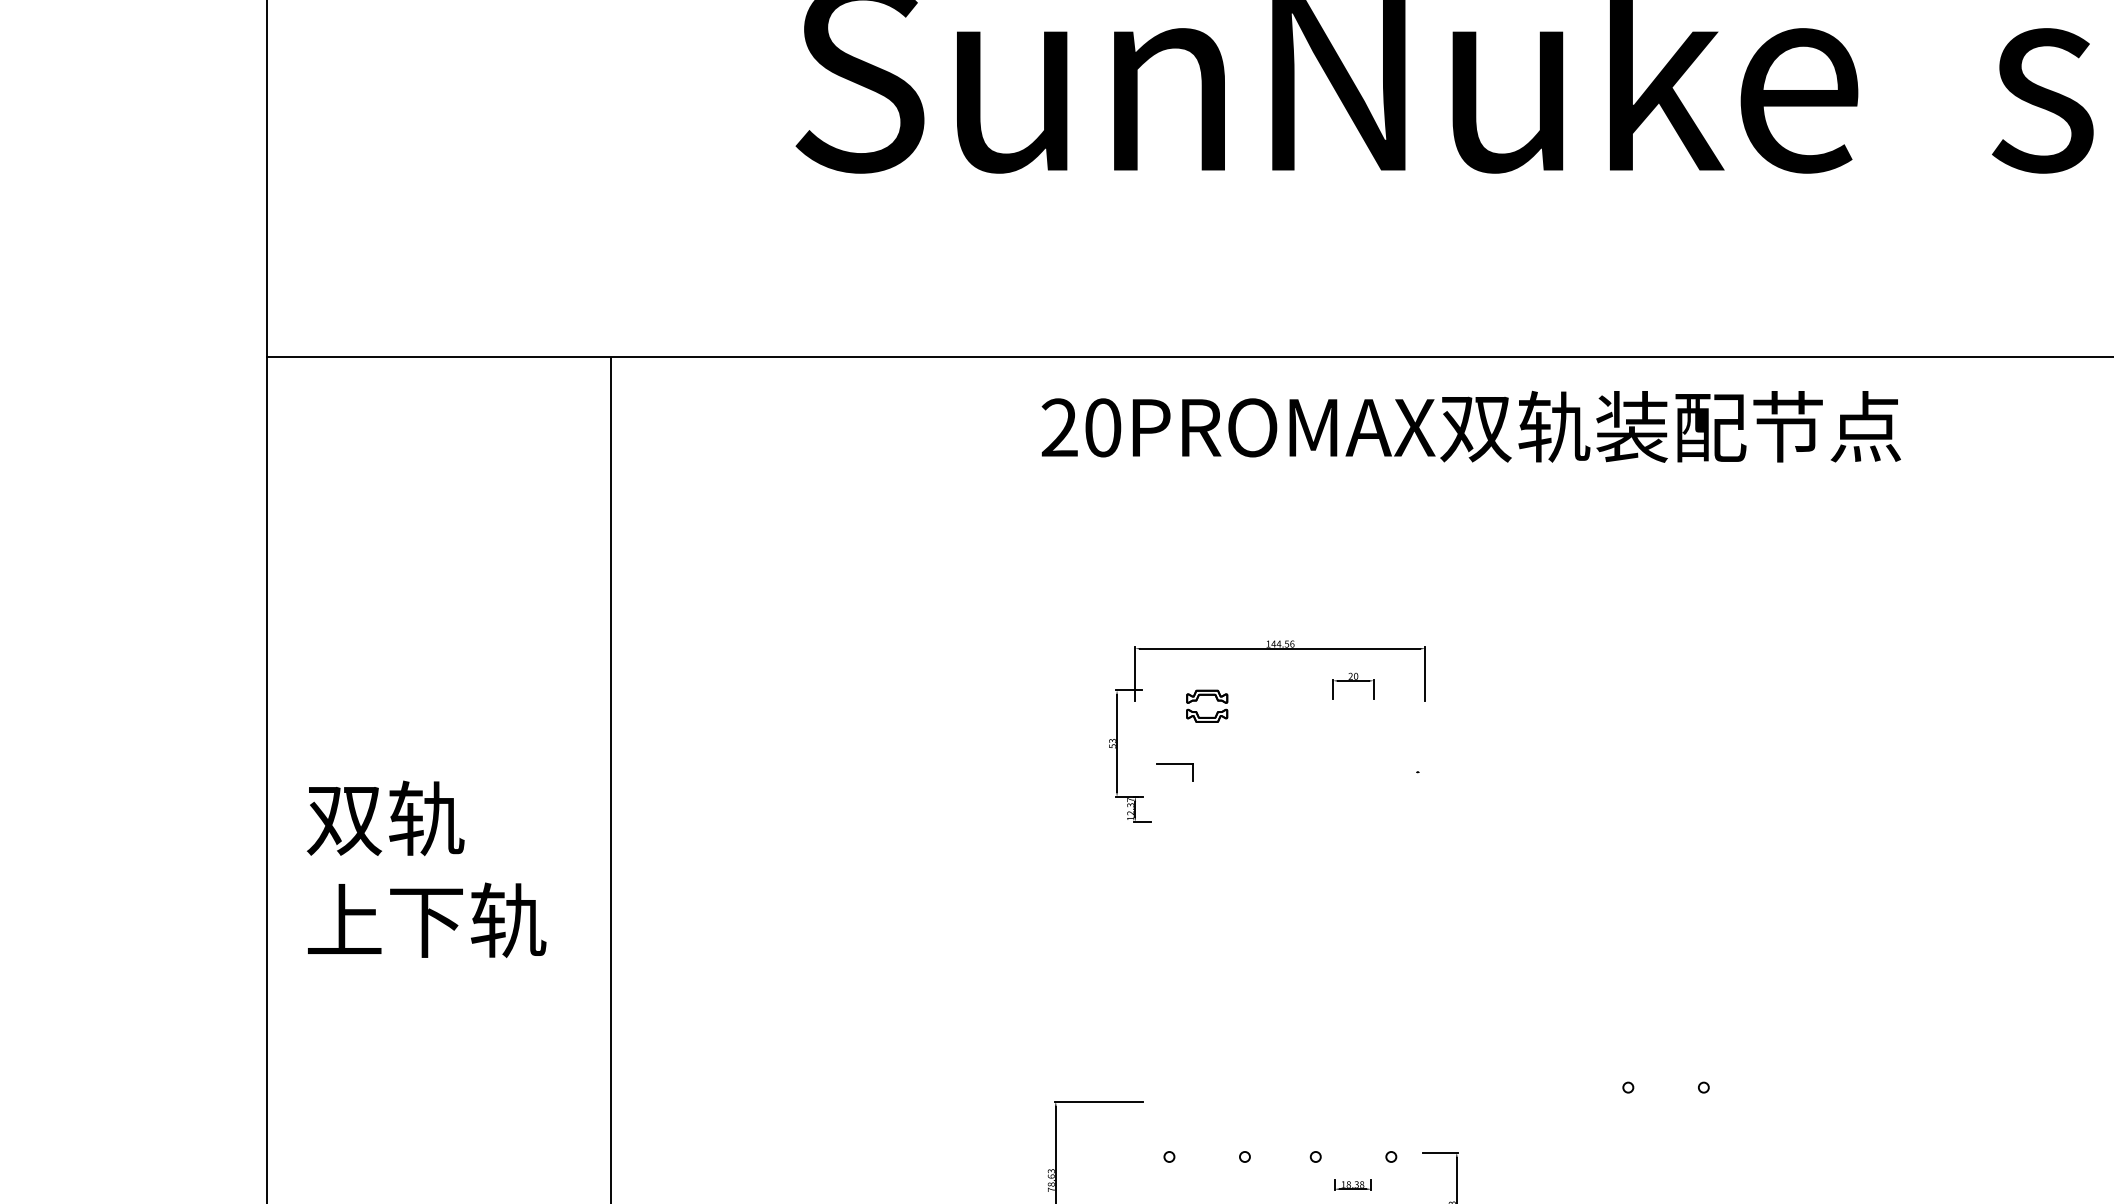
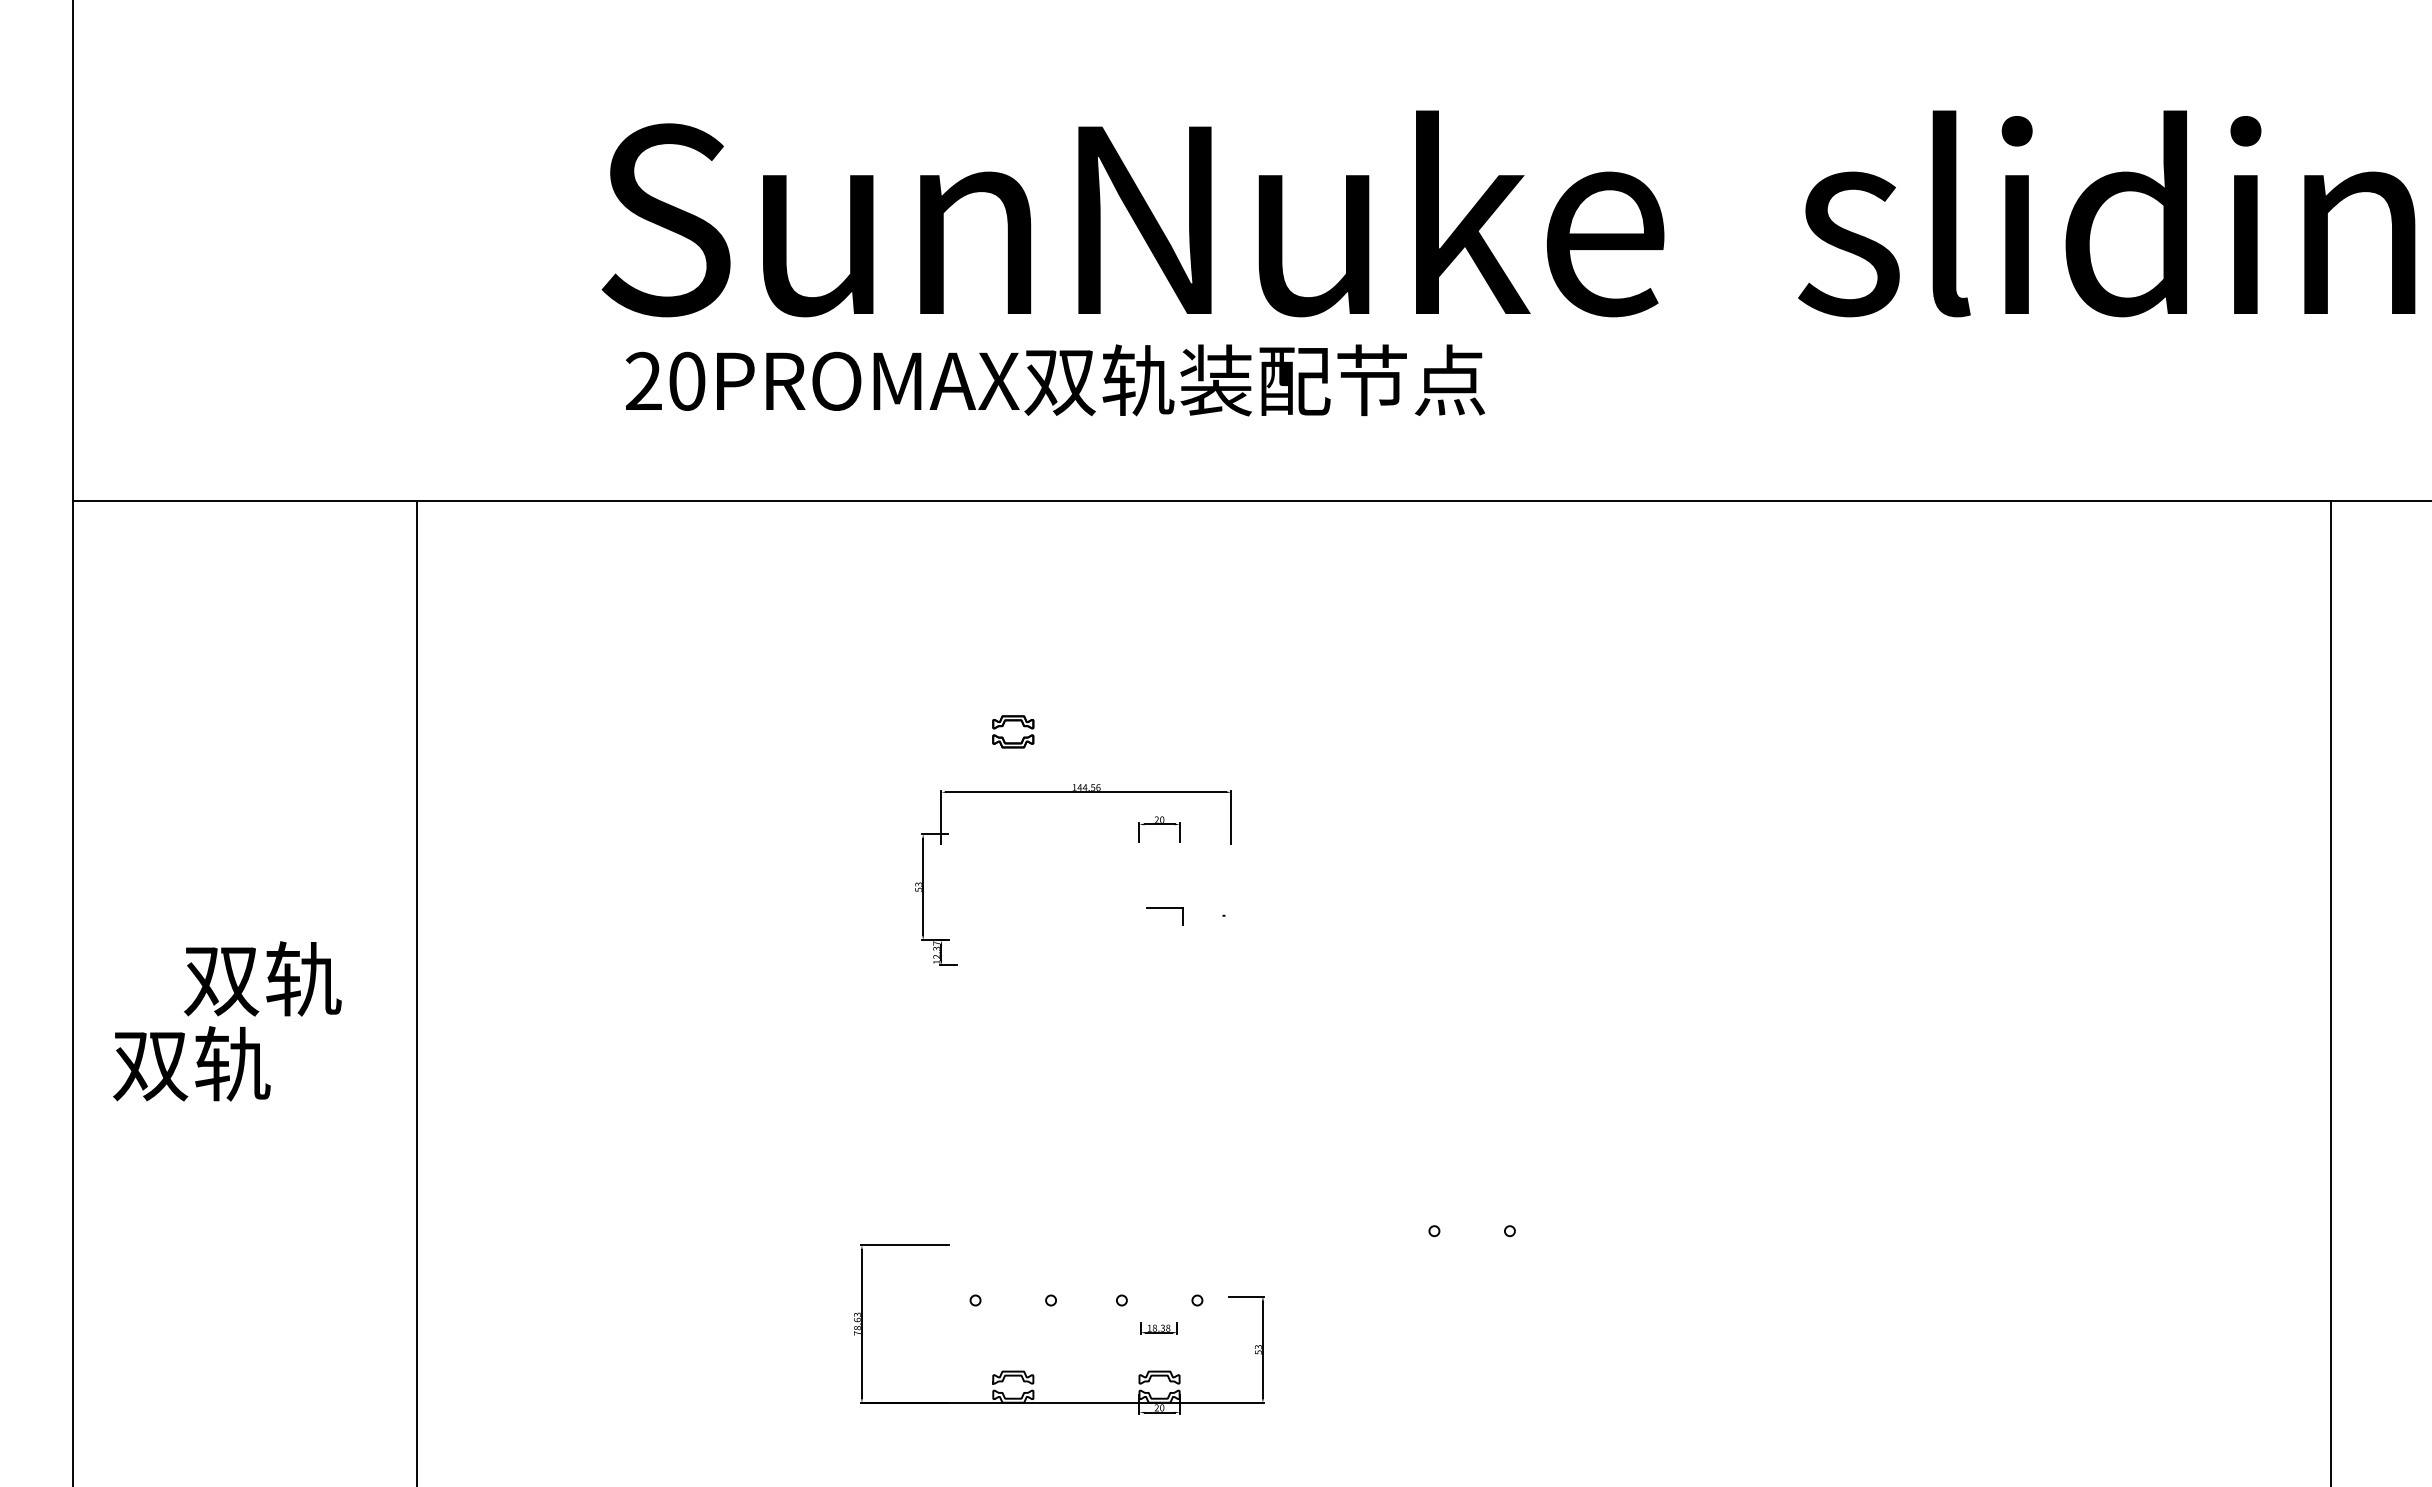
text: (1471, 426) -> (1055, 380), moved
part: (1207, 695) -> (1013, 721), moved
part: (1174, 764) -> (1164, 908), moved
text: (385, 817) -> (262, 978), moved
text: (426, 919) -> (232, 1063), 上下轨 -> 双轨

